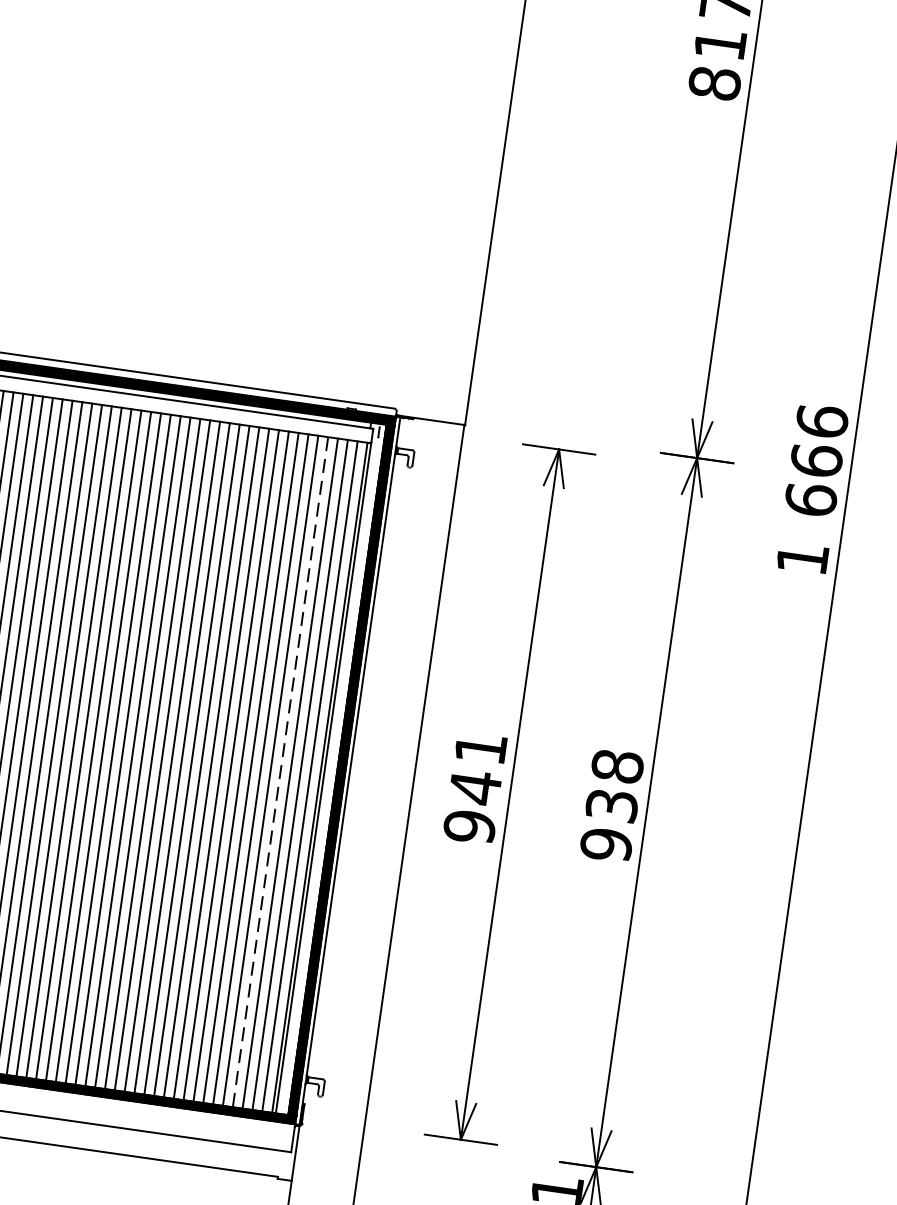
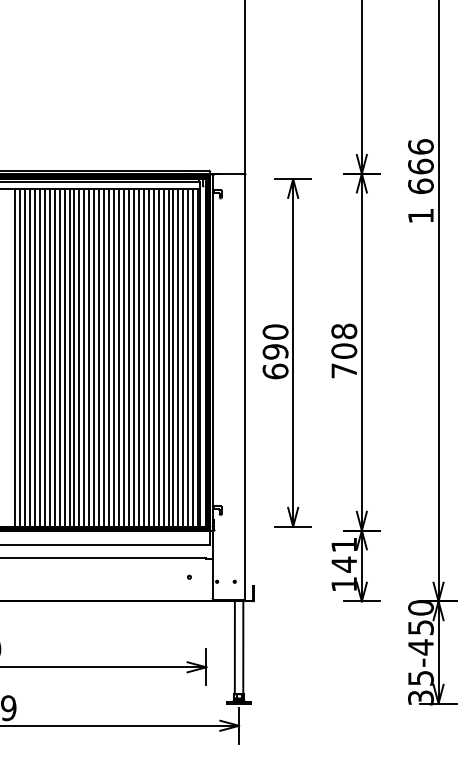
line: (280, 771) -> (178, 357), dashed -> solid
text: (475, 786) -> (275, 351), 941 -> 690
text: (609, 824) -> (344, 360), 938 -> 708

